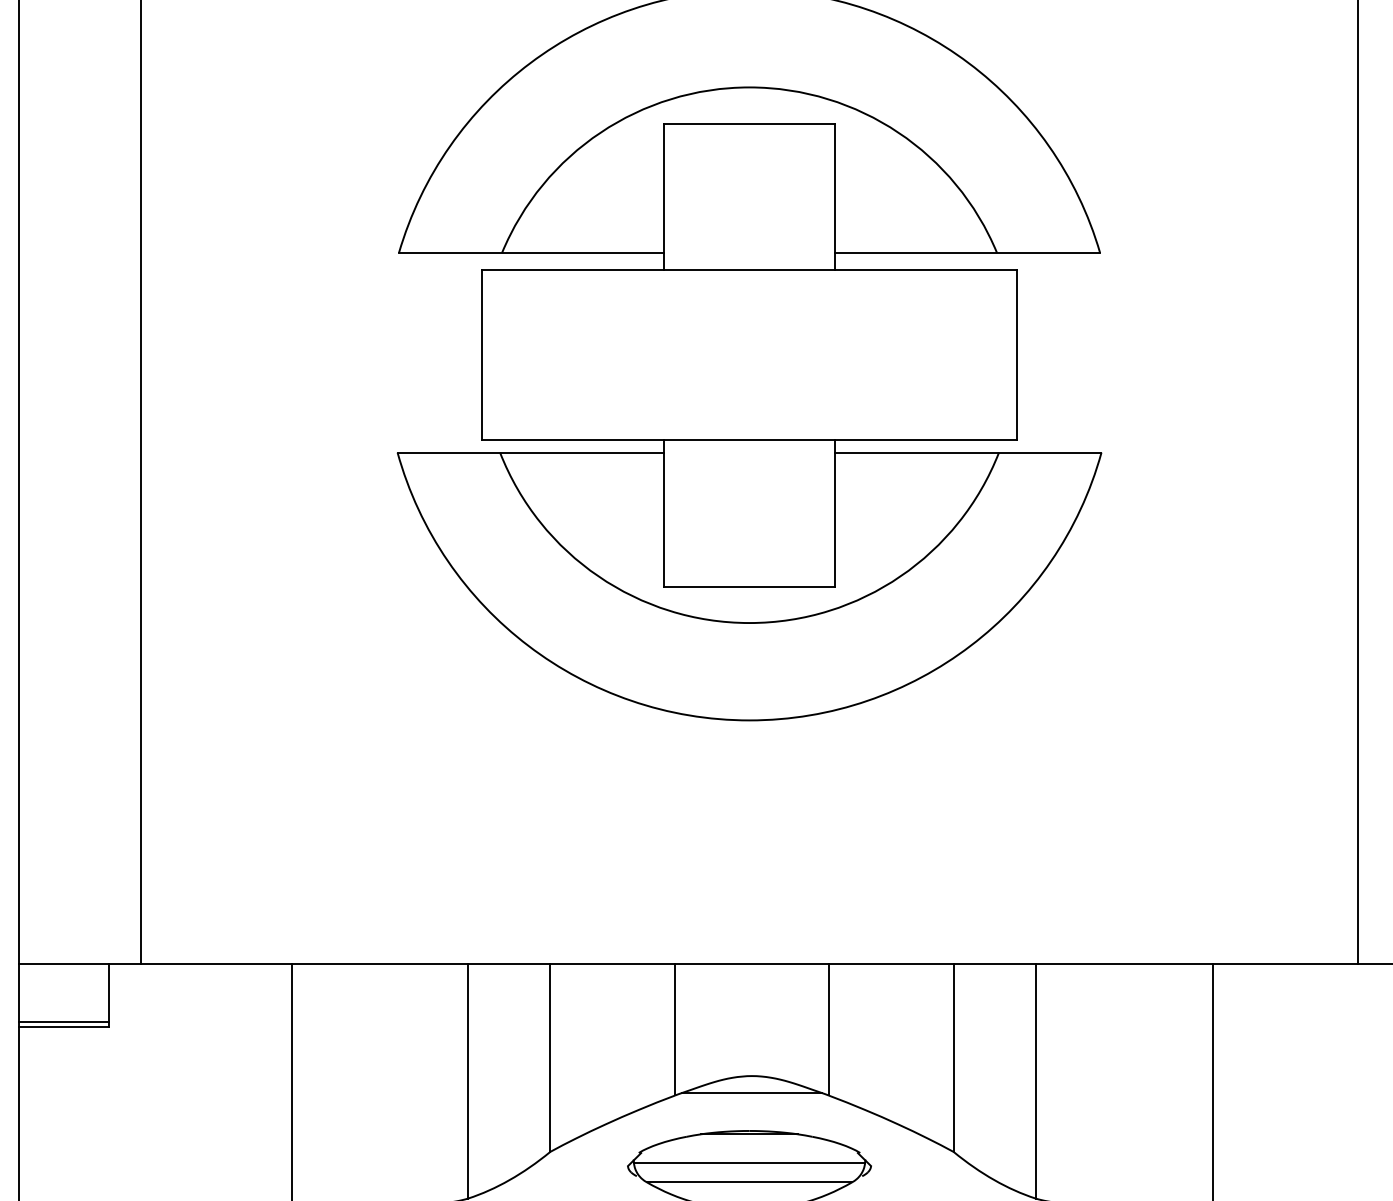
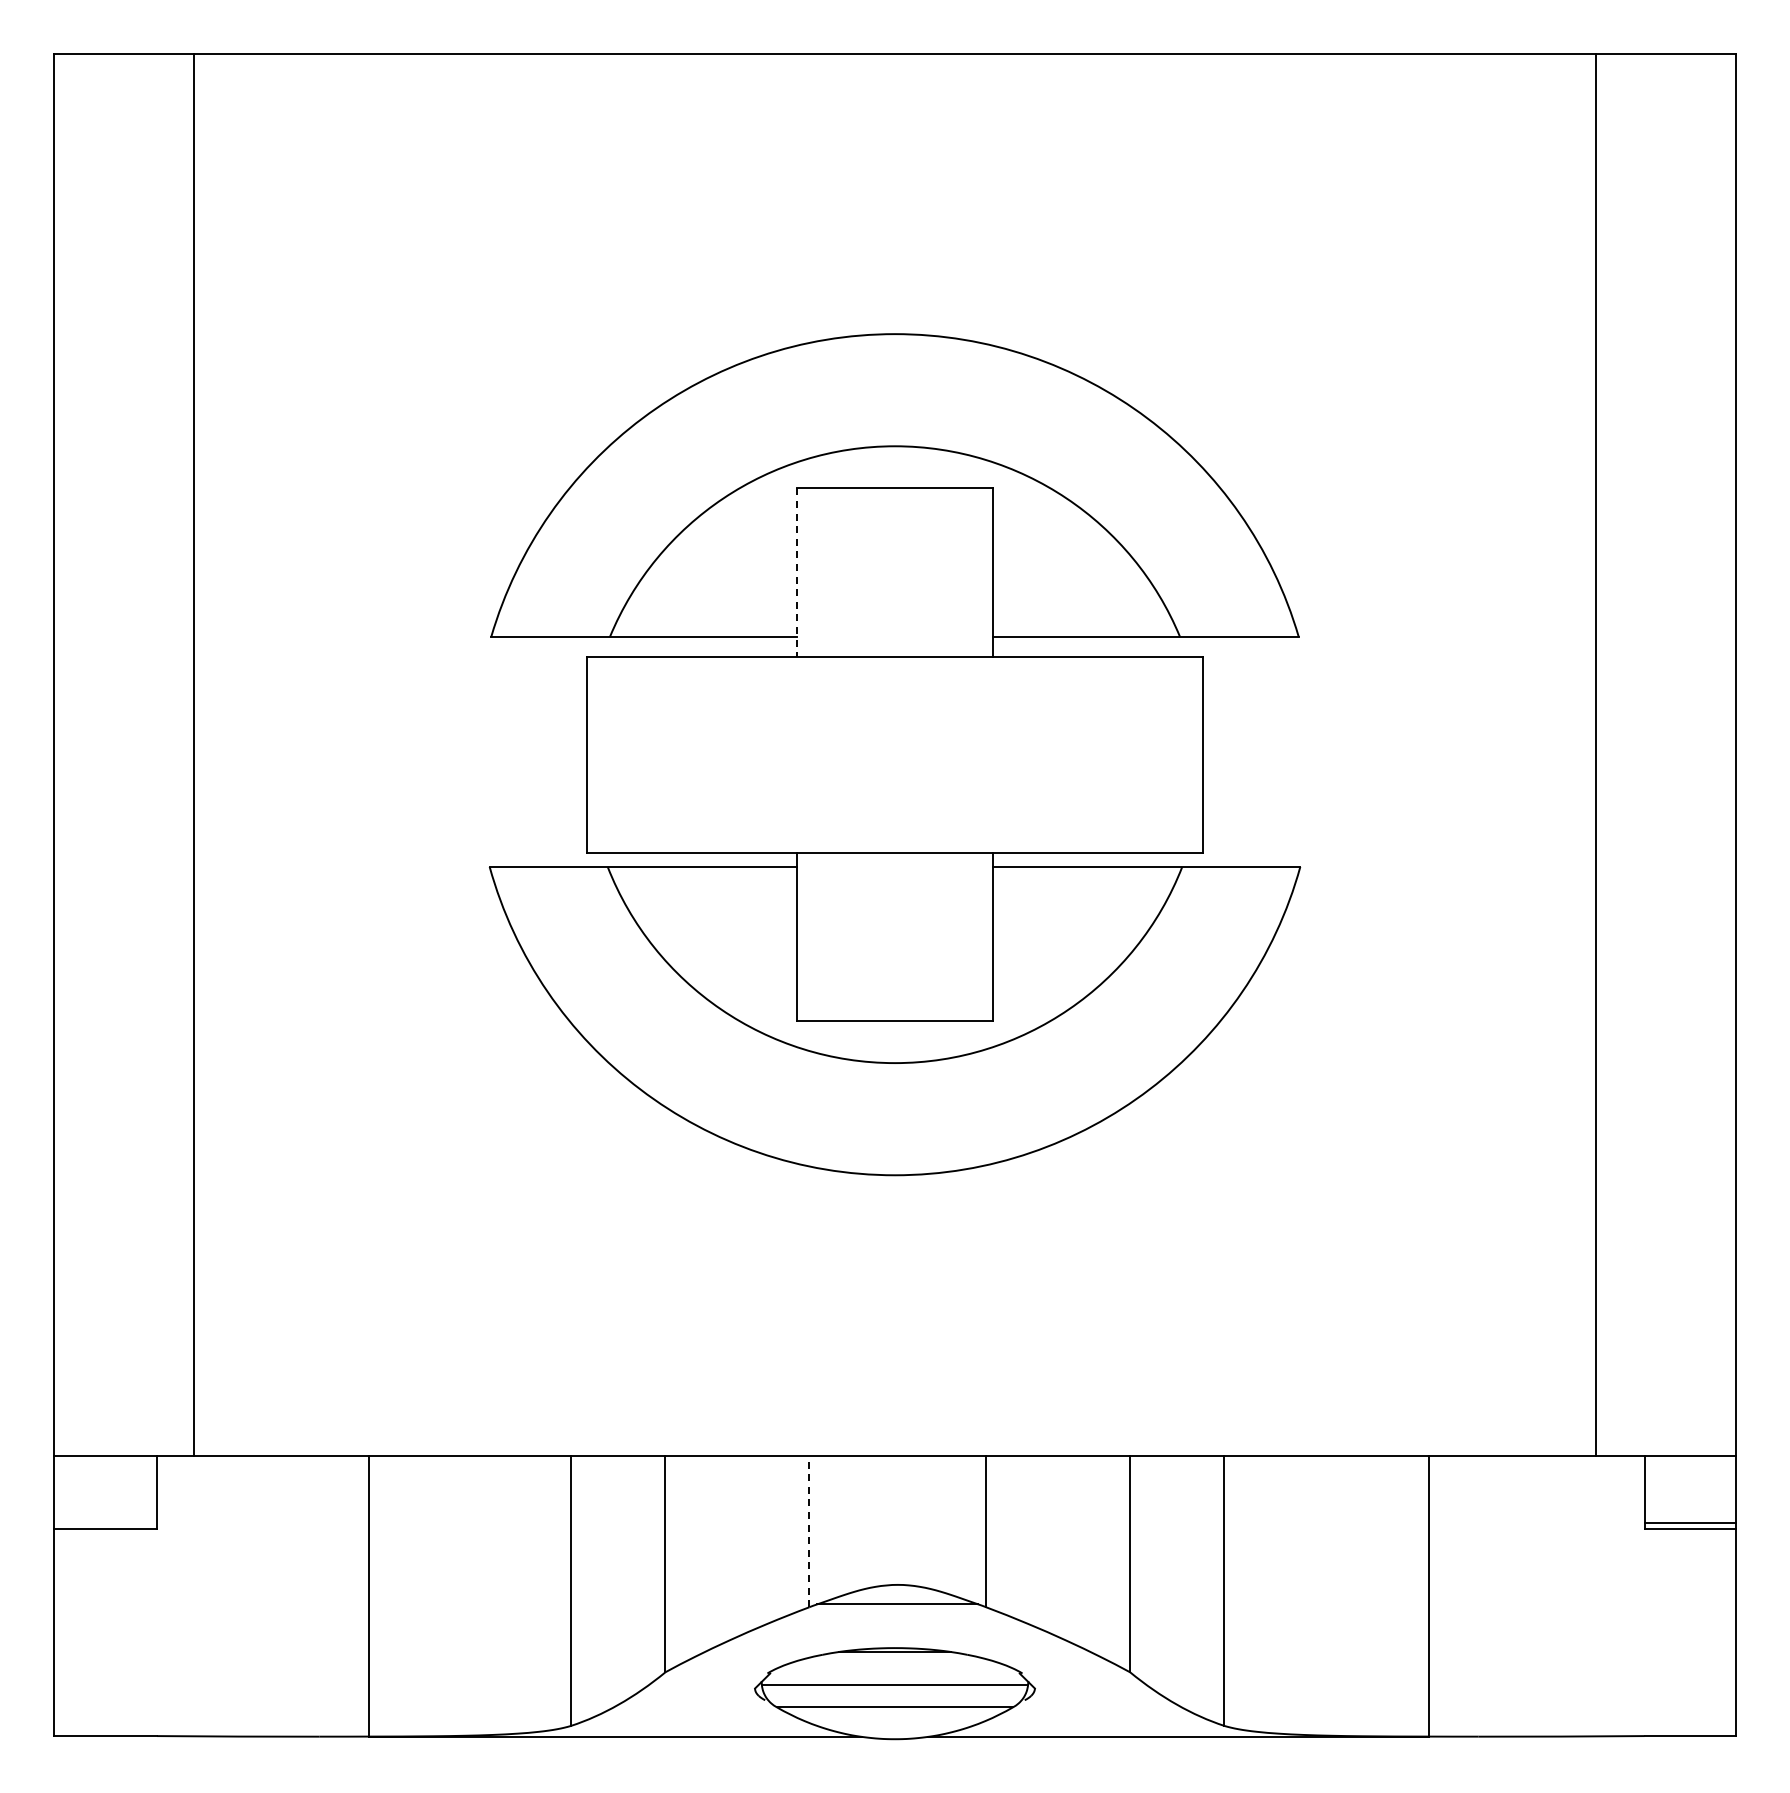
line: (664, 197) -> (796, 572), solid -> dashed
line: (64, 1021) -> (105, 1522), removed
line: (675, 1029) -> (809, 1531), solid -> dashed

